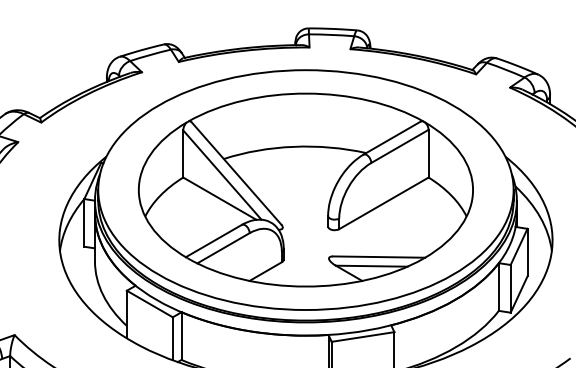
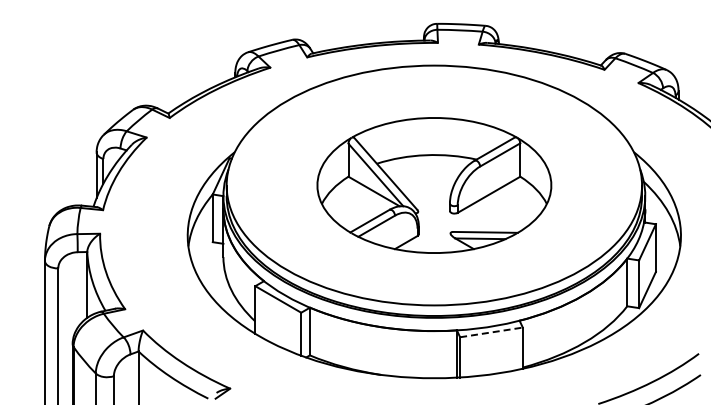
part: (306, 190) -> (434, 185), size x0.7
line: (363, 337) -> (491, 332), solid -> dashed

